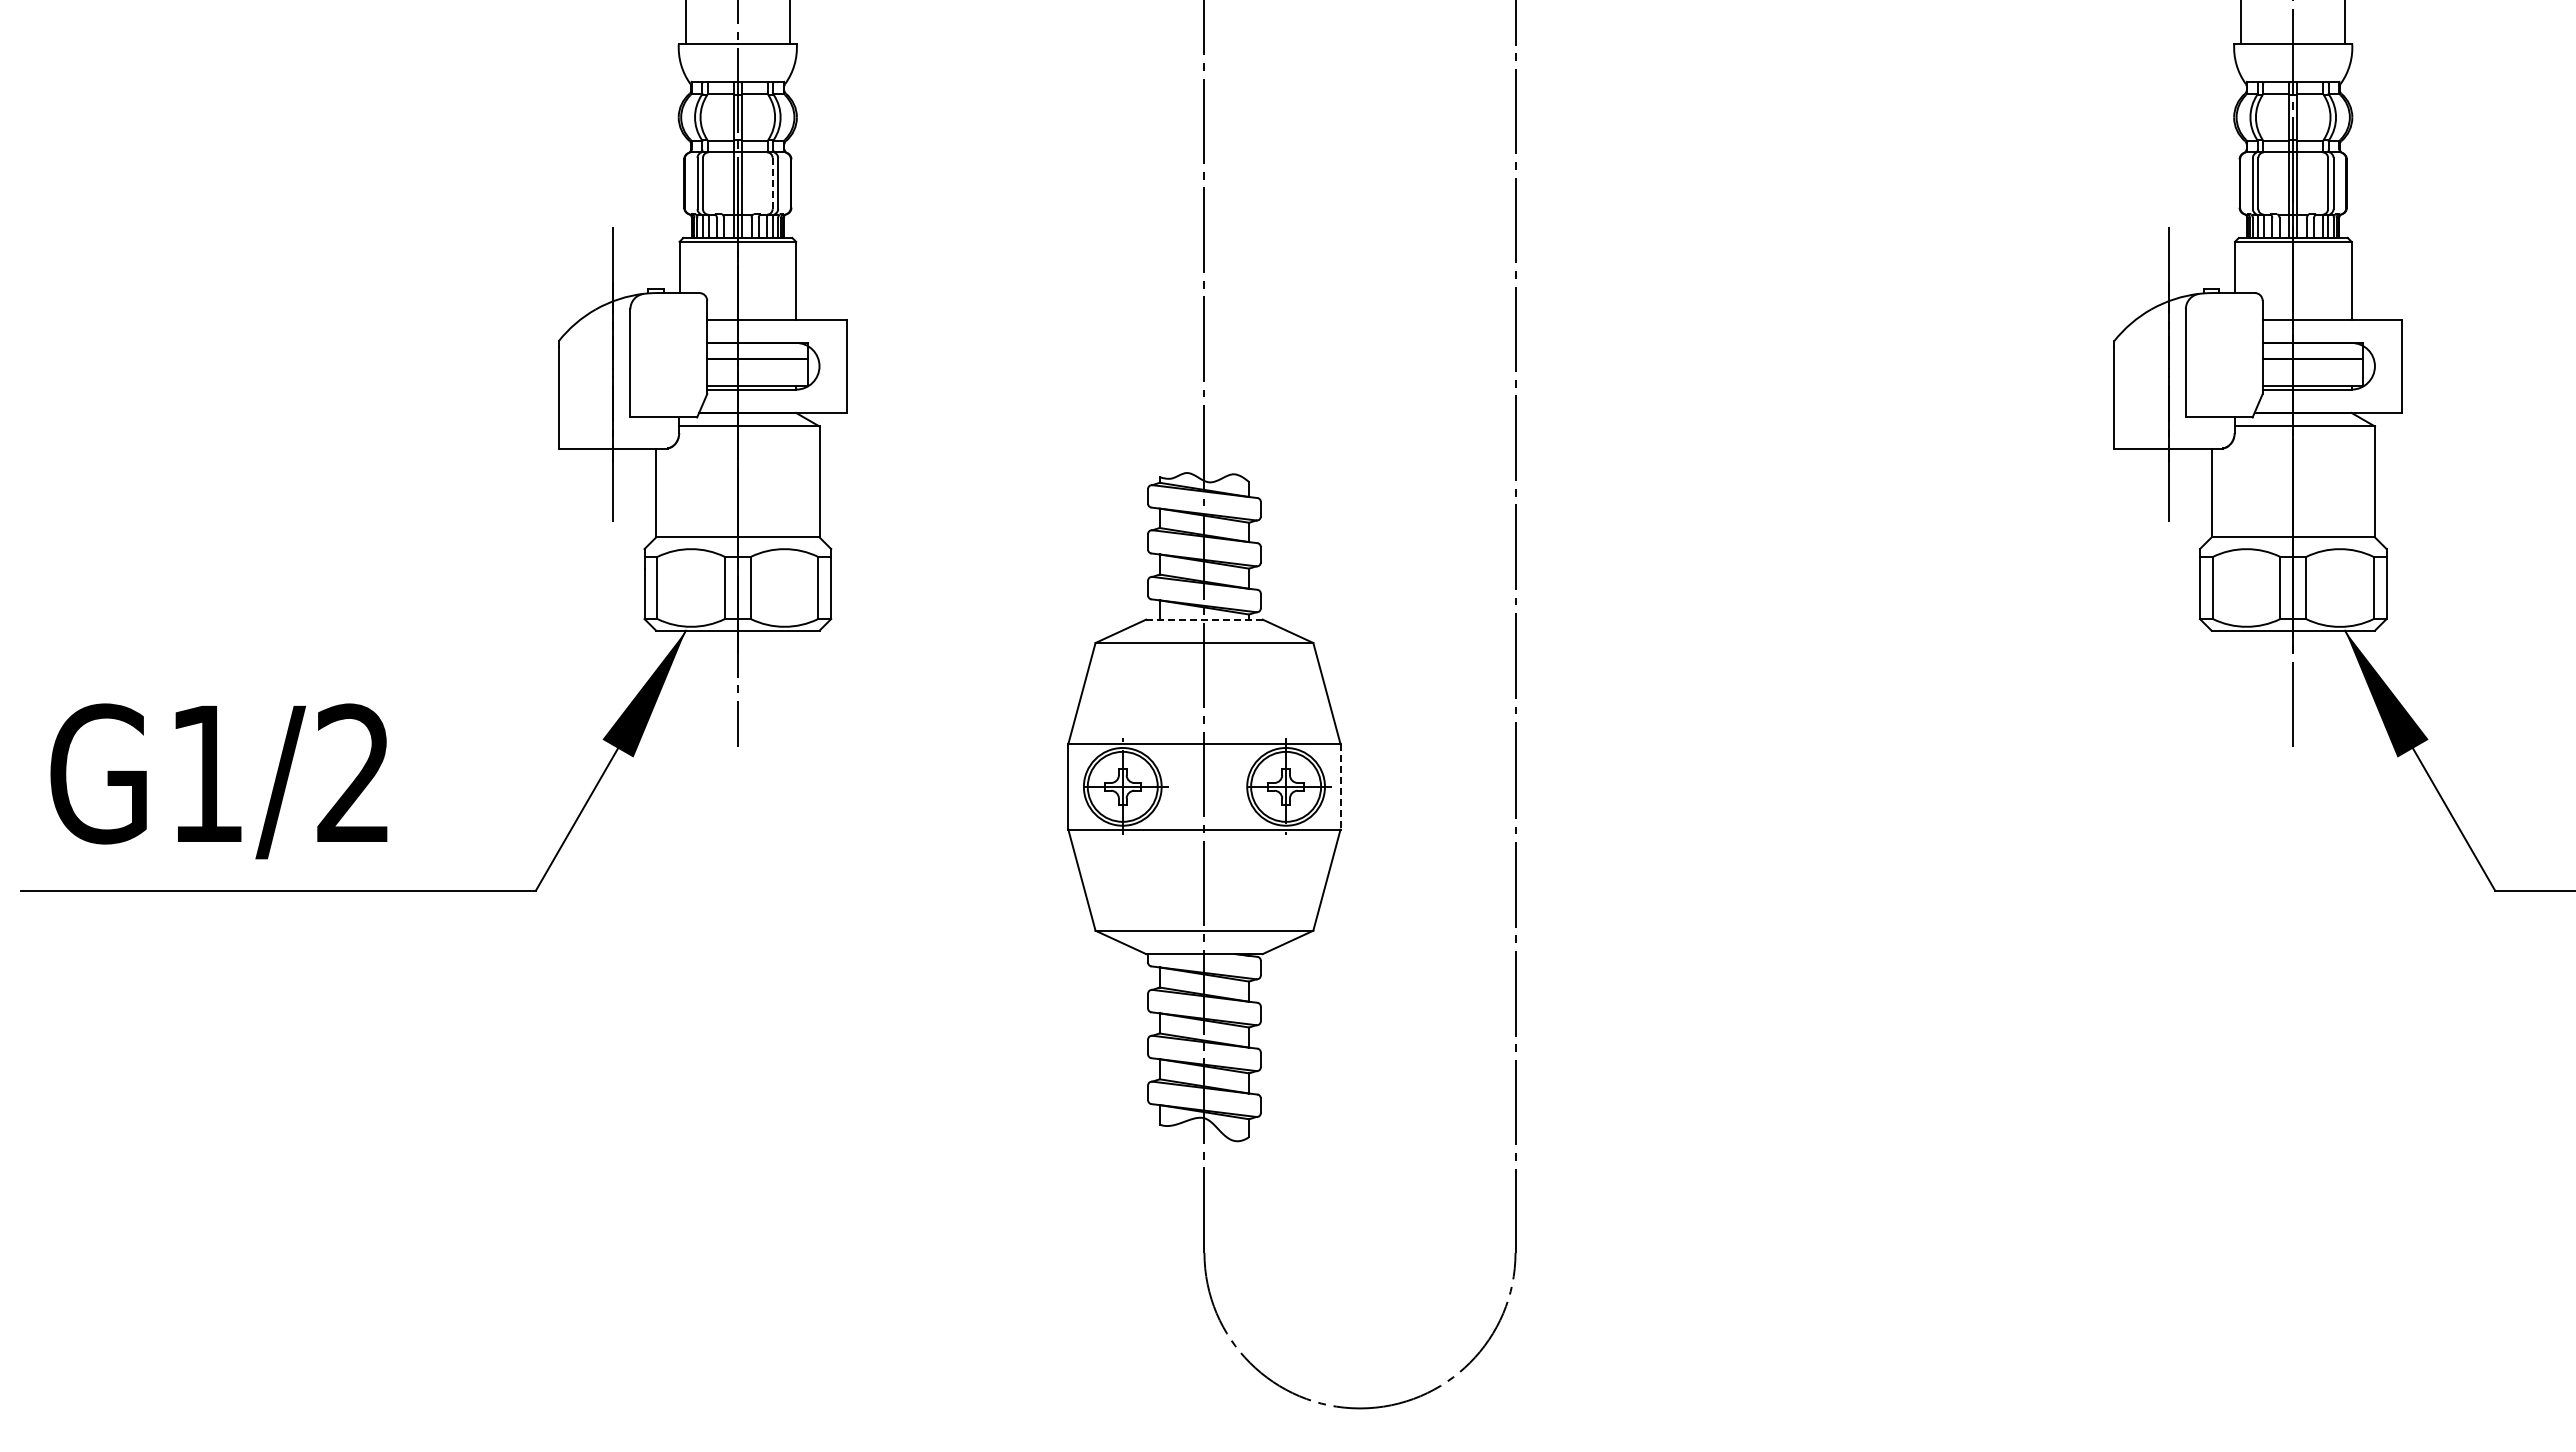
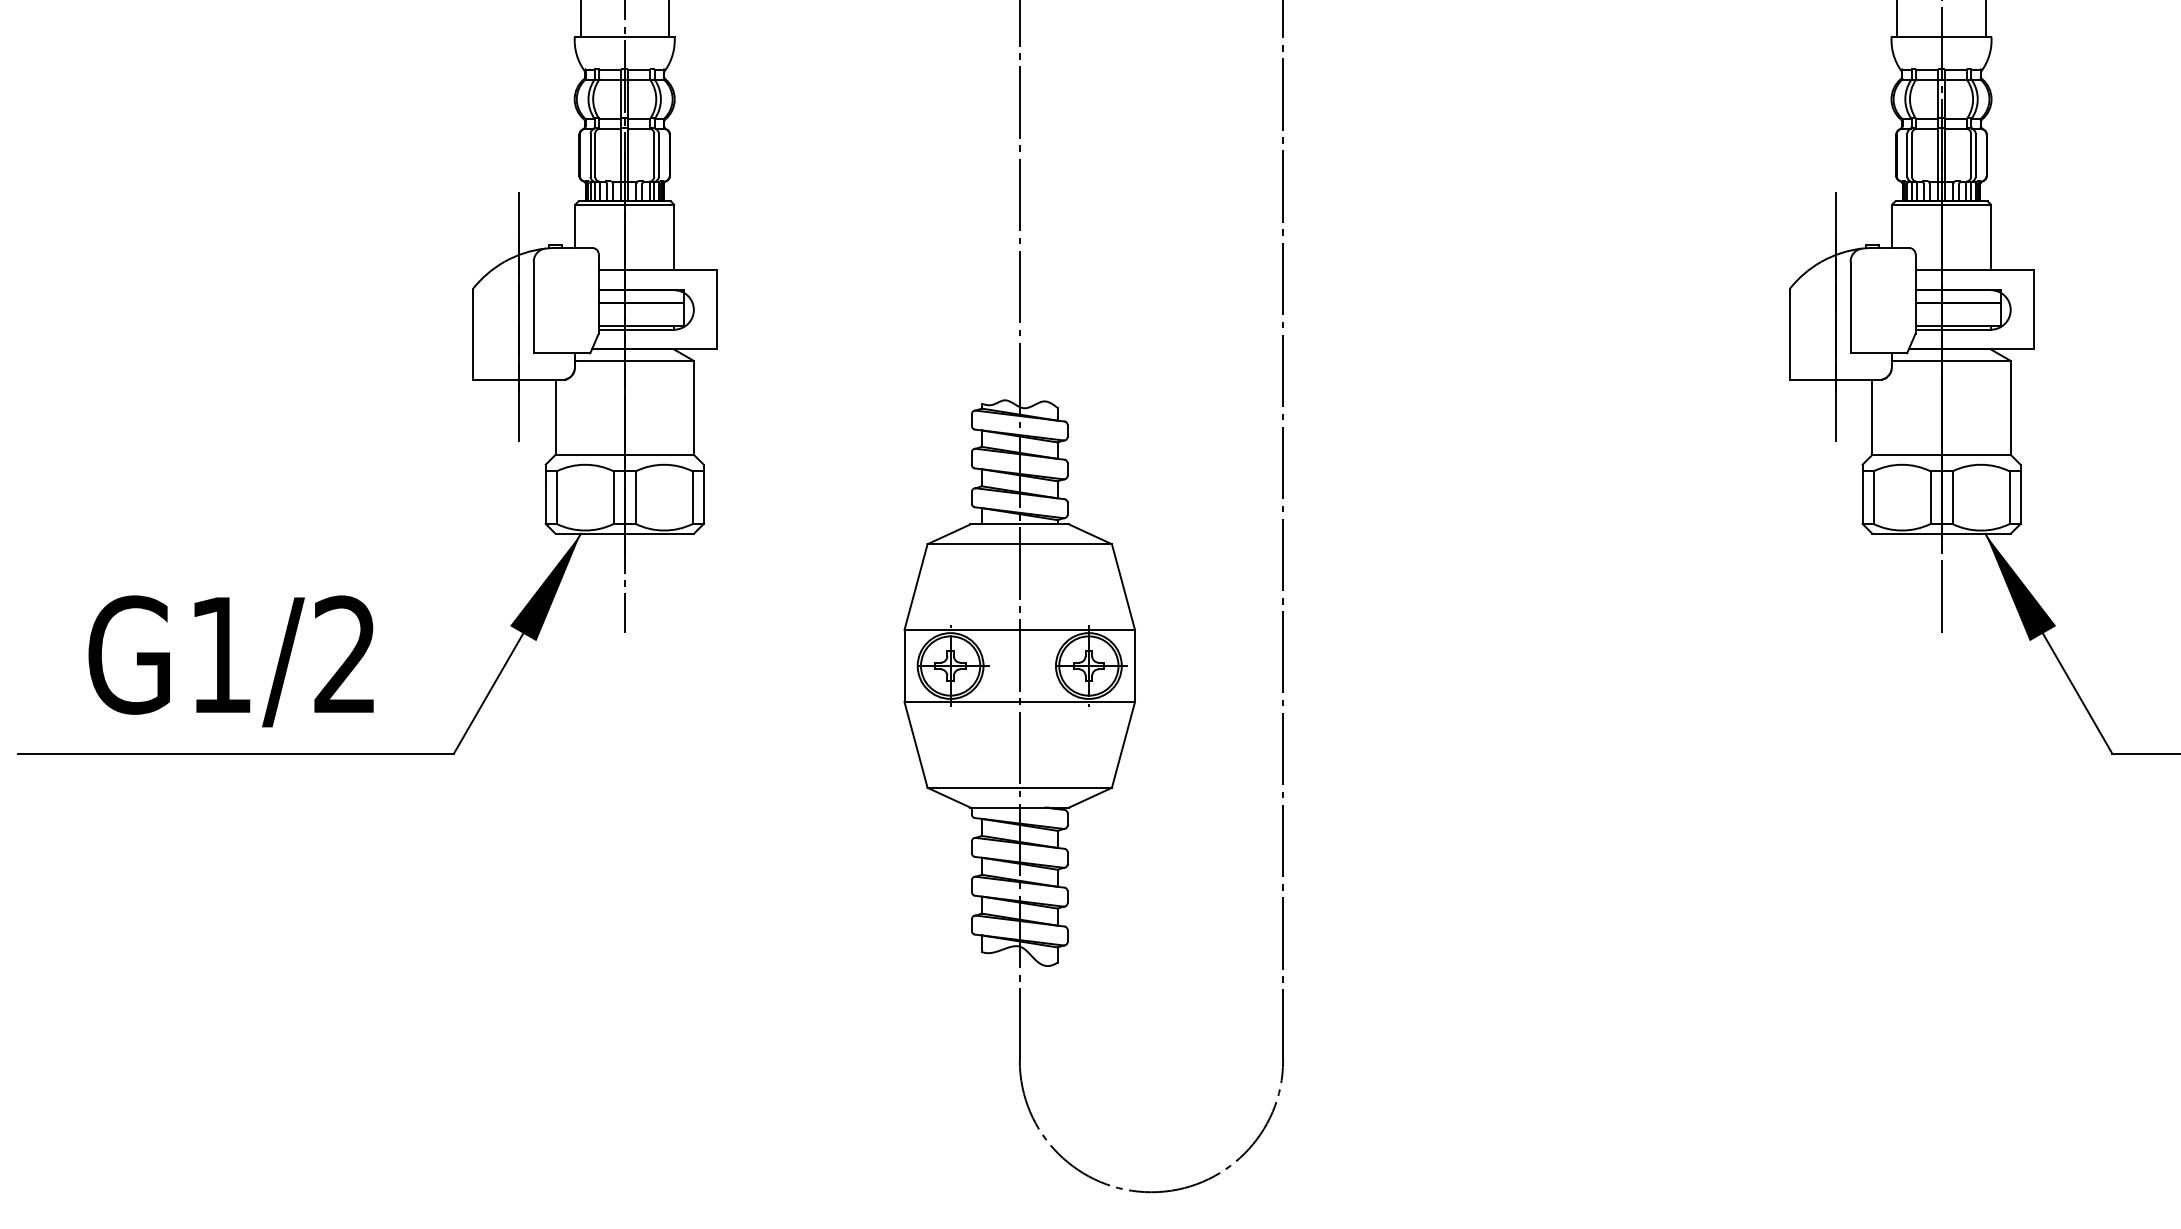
line: (772, 183) -> (654, 155), dashed -> solid
line: (1204, 619) -> (1019, 524), dashed -> solid
text: (218, 781) -> (230, 661), moved
line: (1340, 786) -> (1134, 665), dashed -> solid

